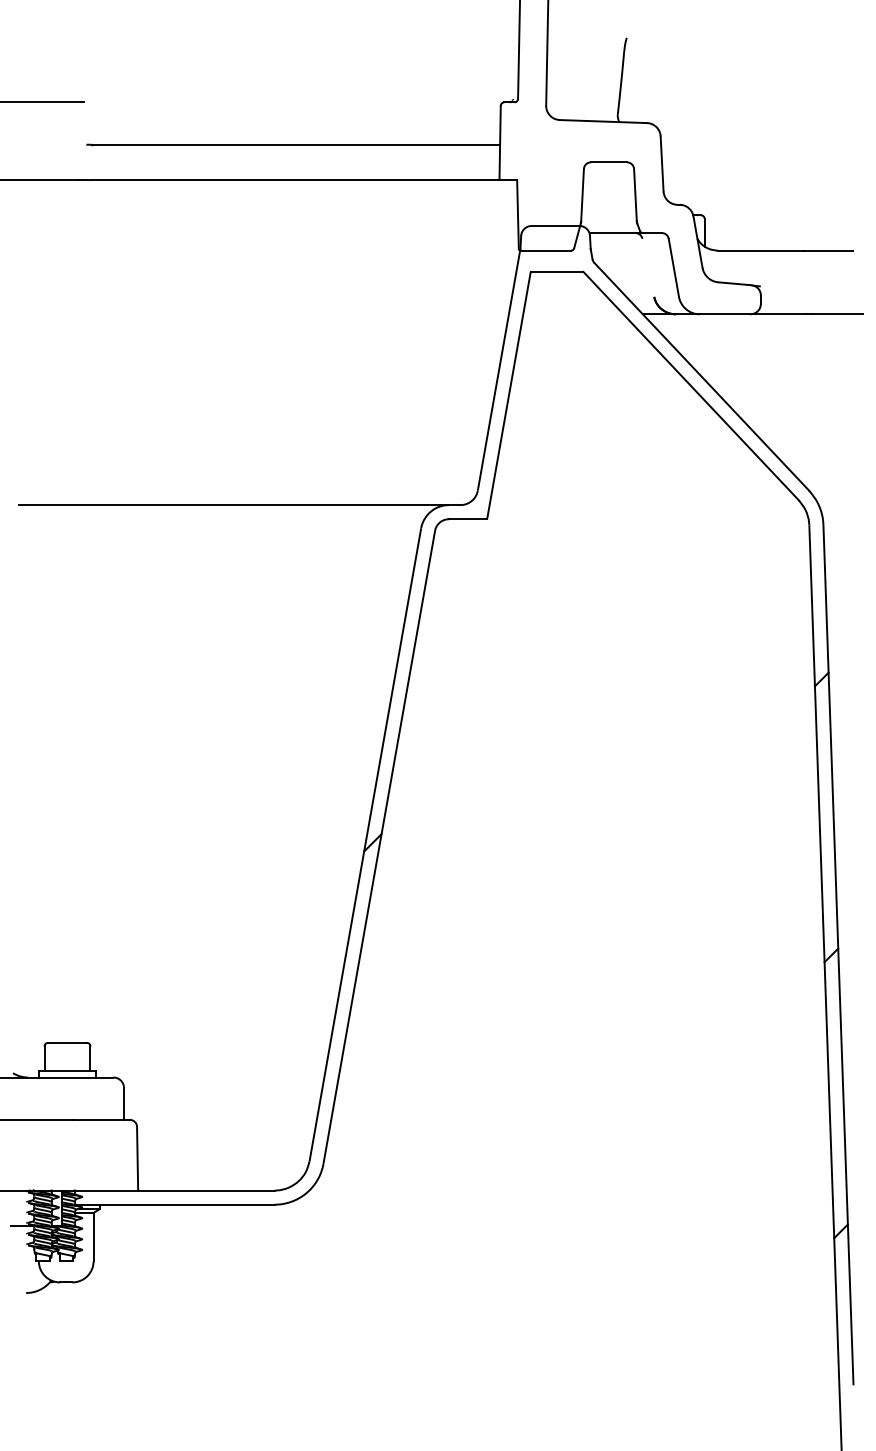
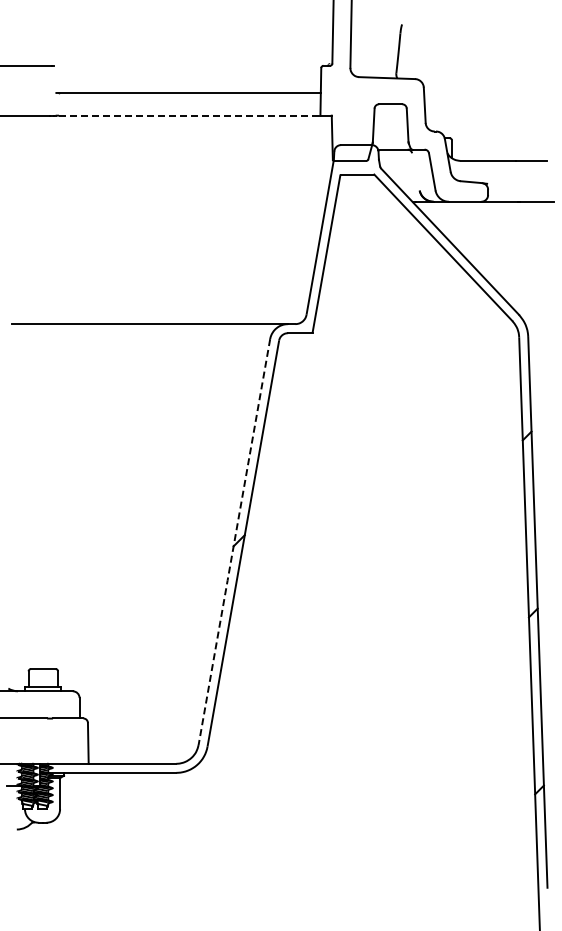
line: (295, 179) -> (189, 115), solid -> dashed
line: (365, 845) -> (234, 542), solid -> dashed

